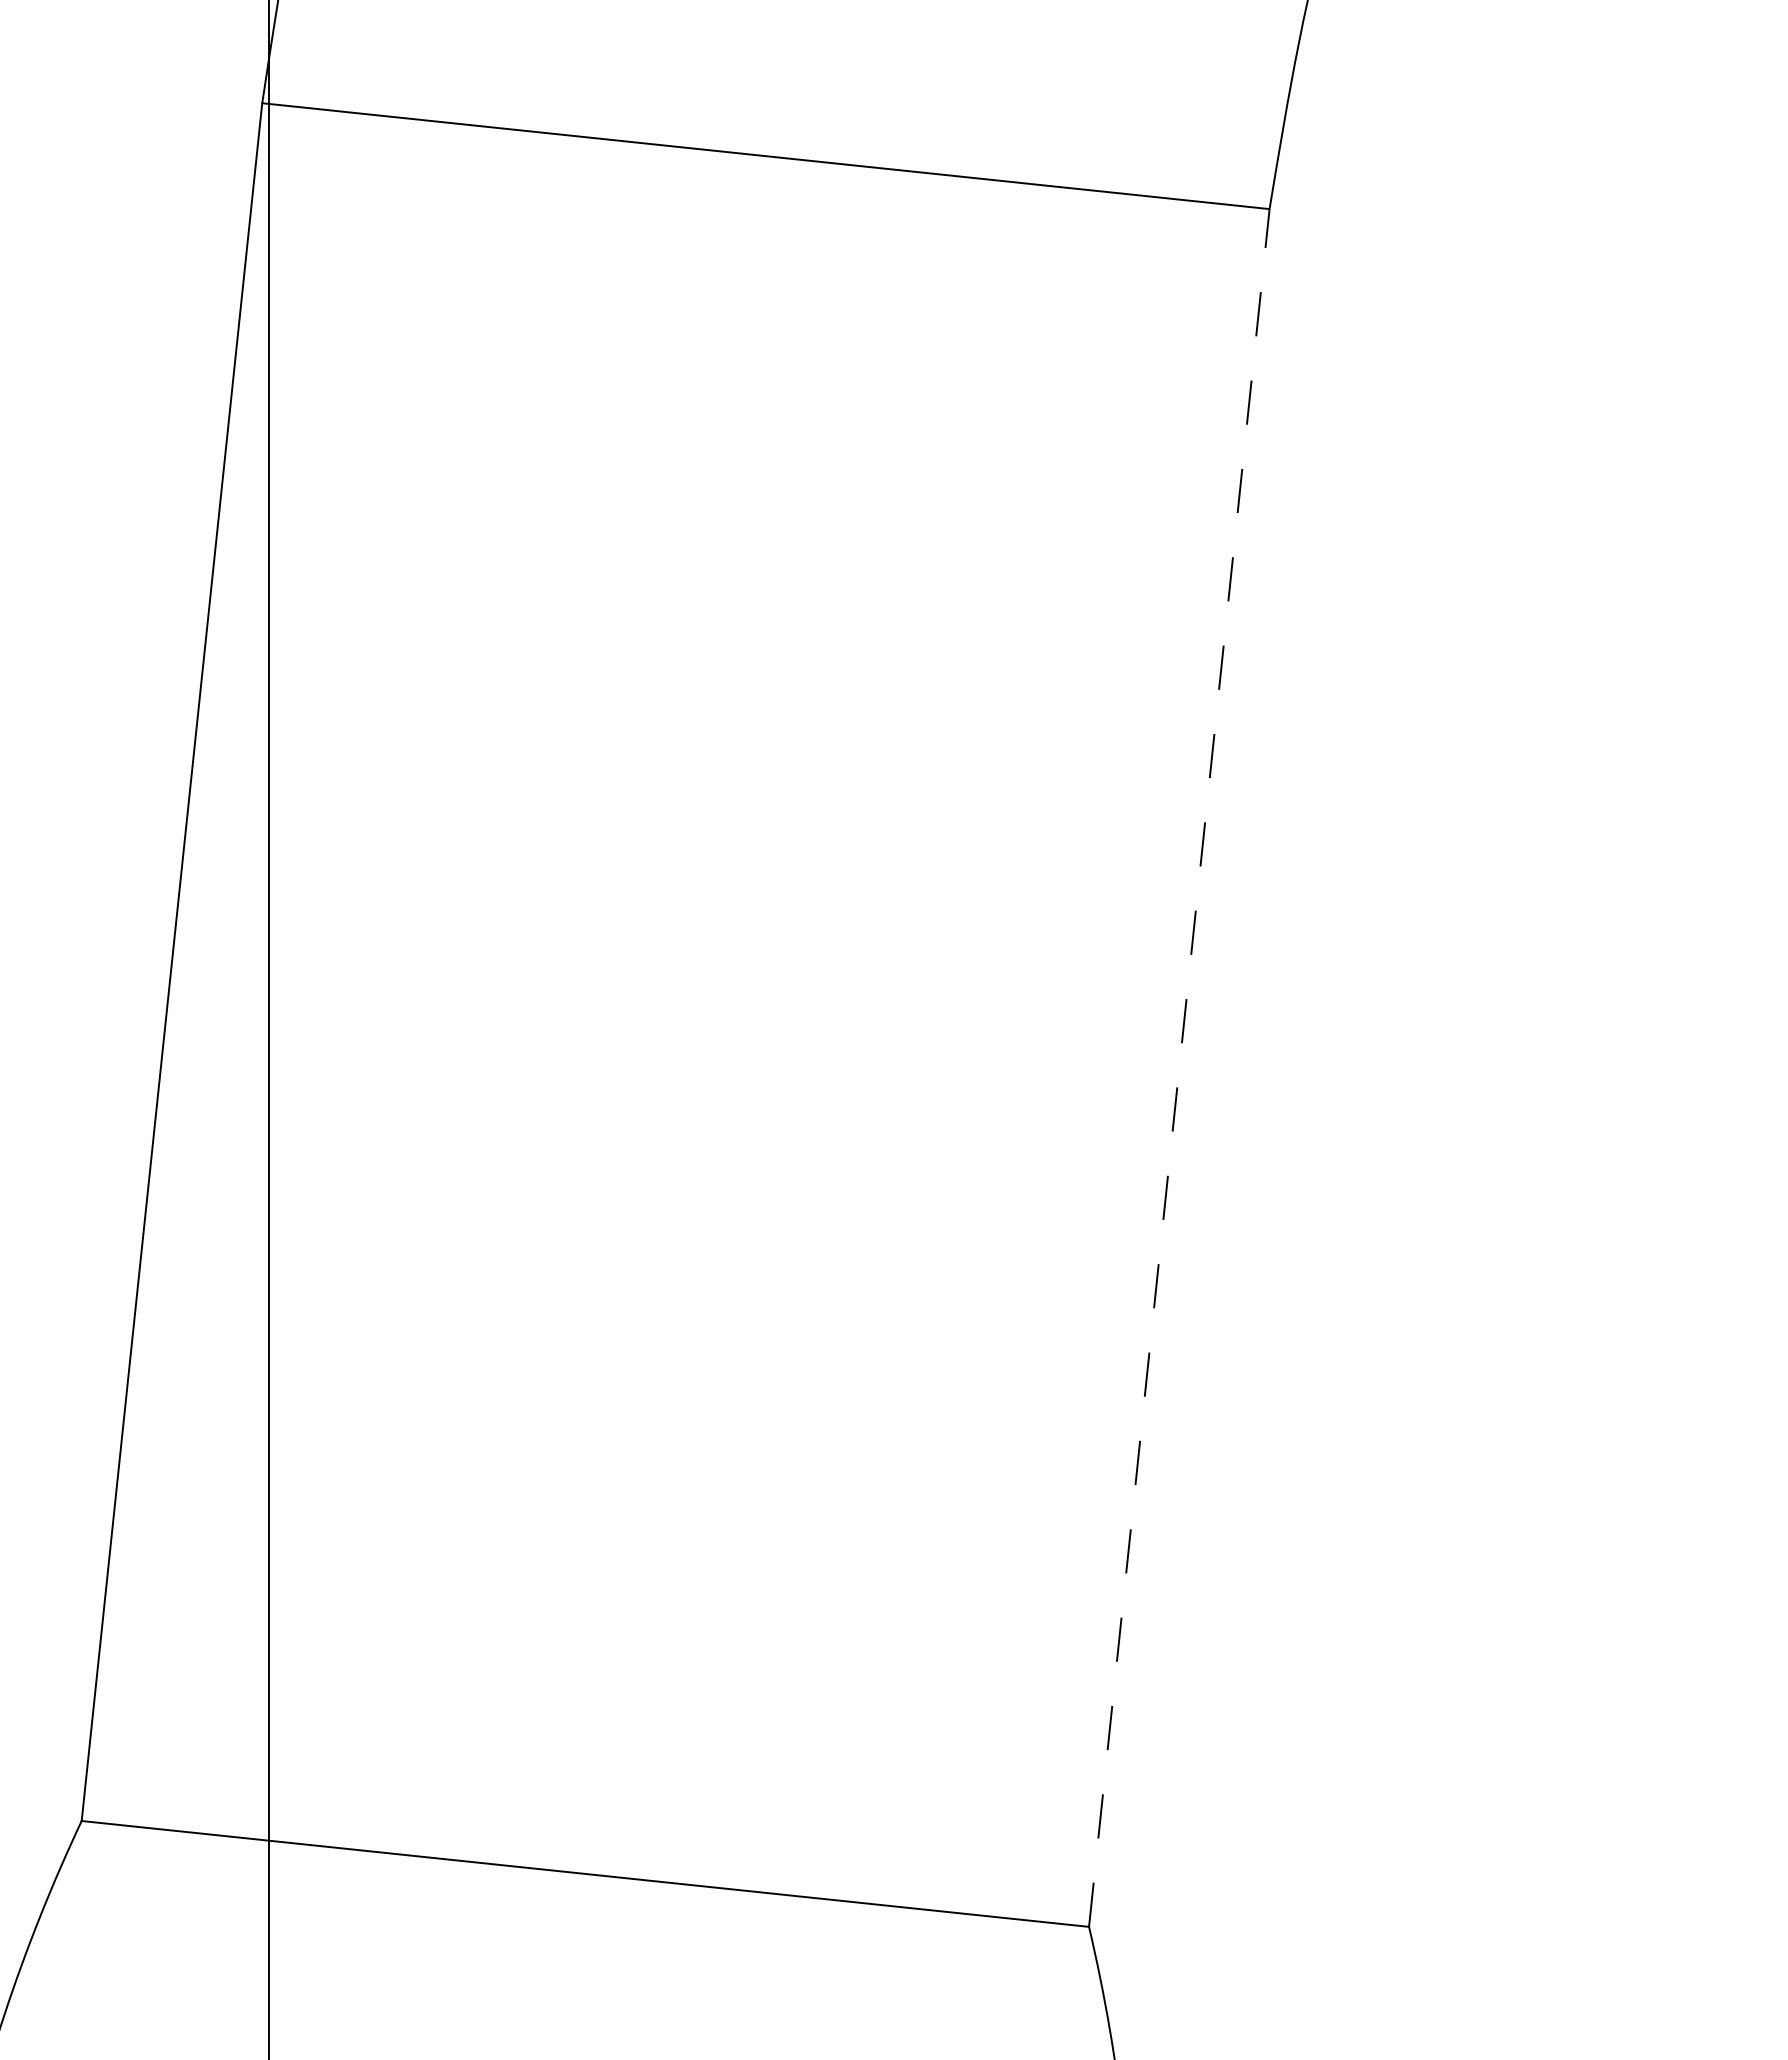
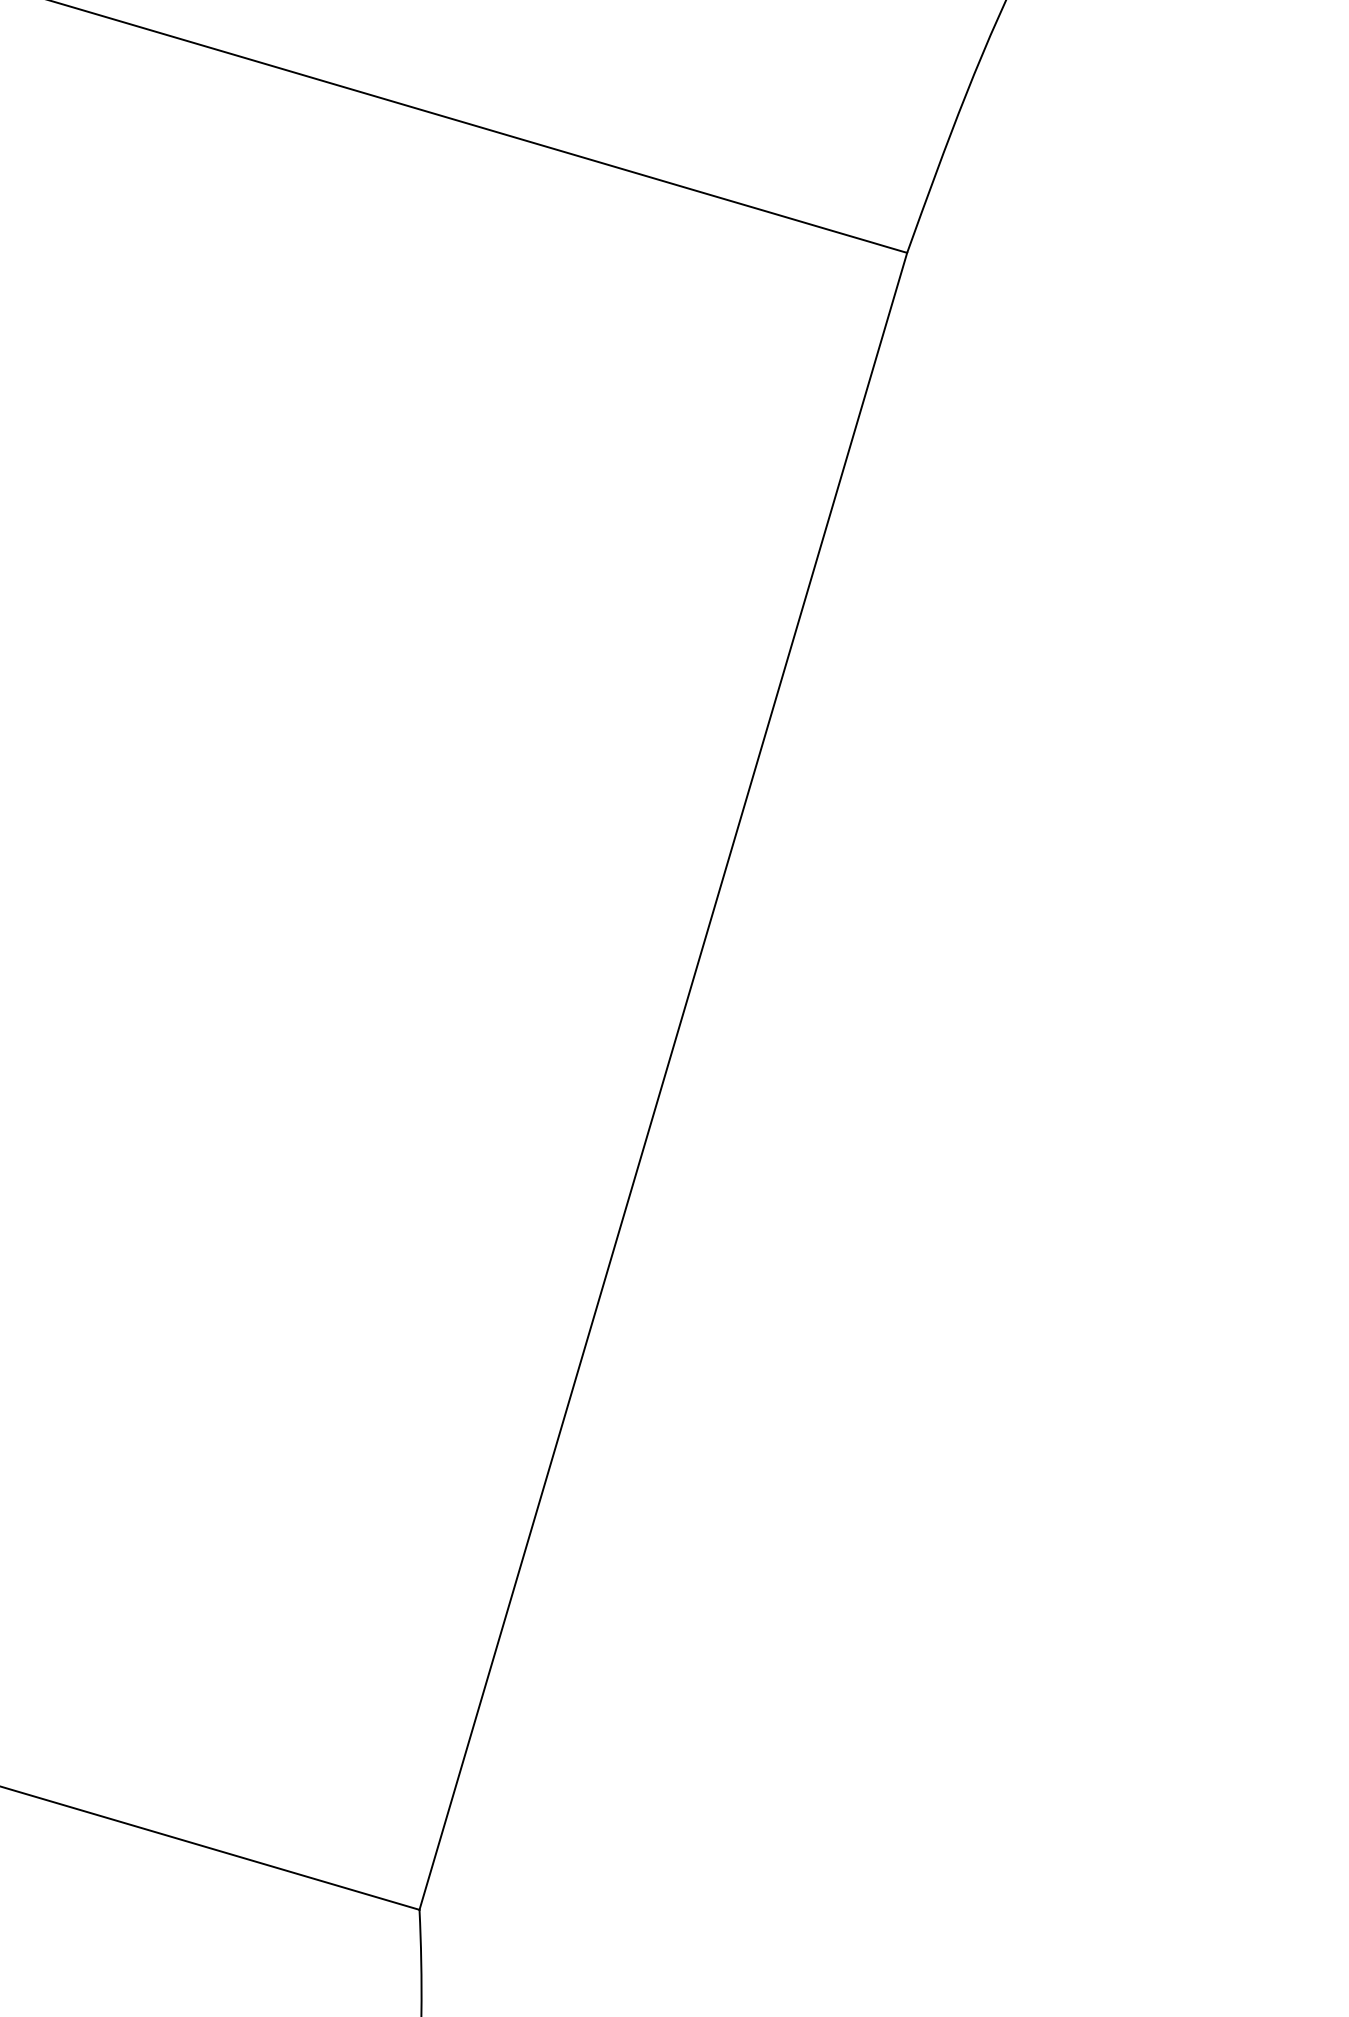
line: (1179, 1067) -> (663, 1080), dashed -> solid

